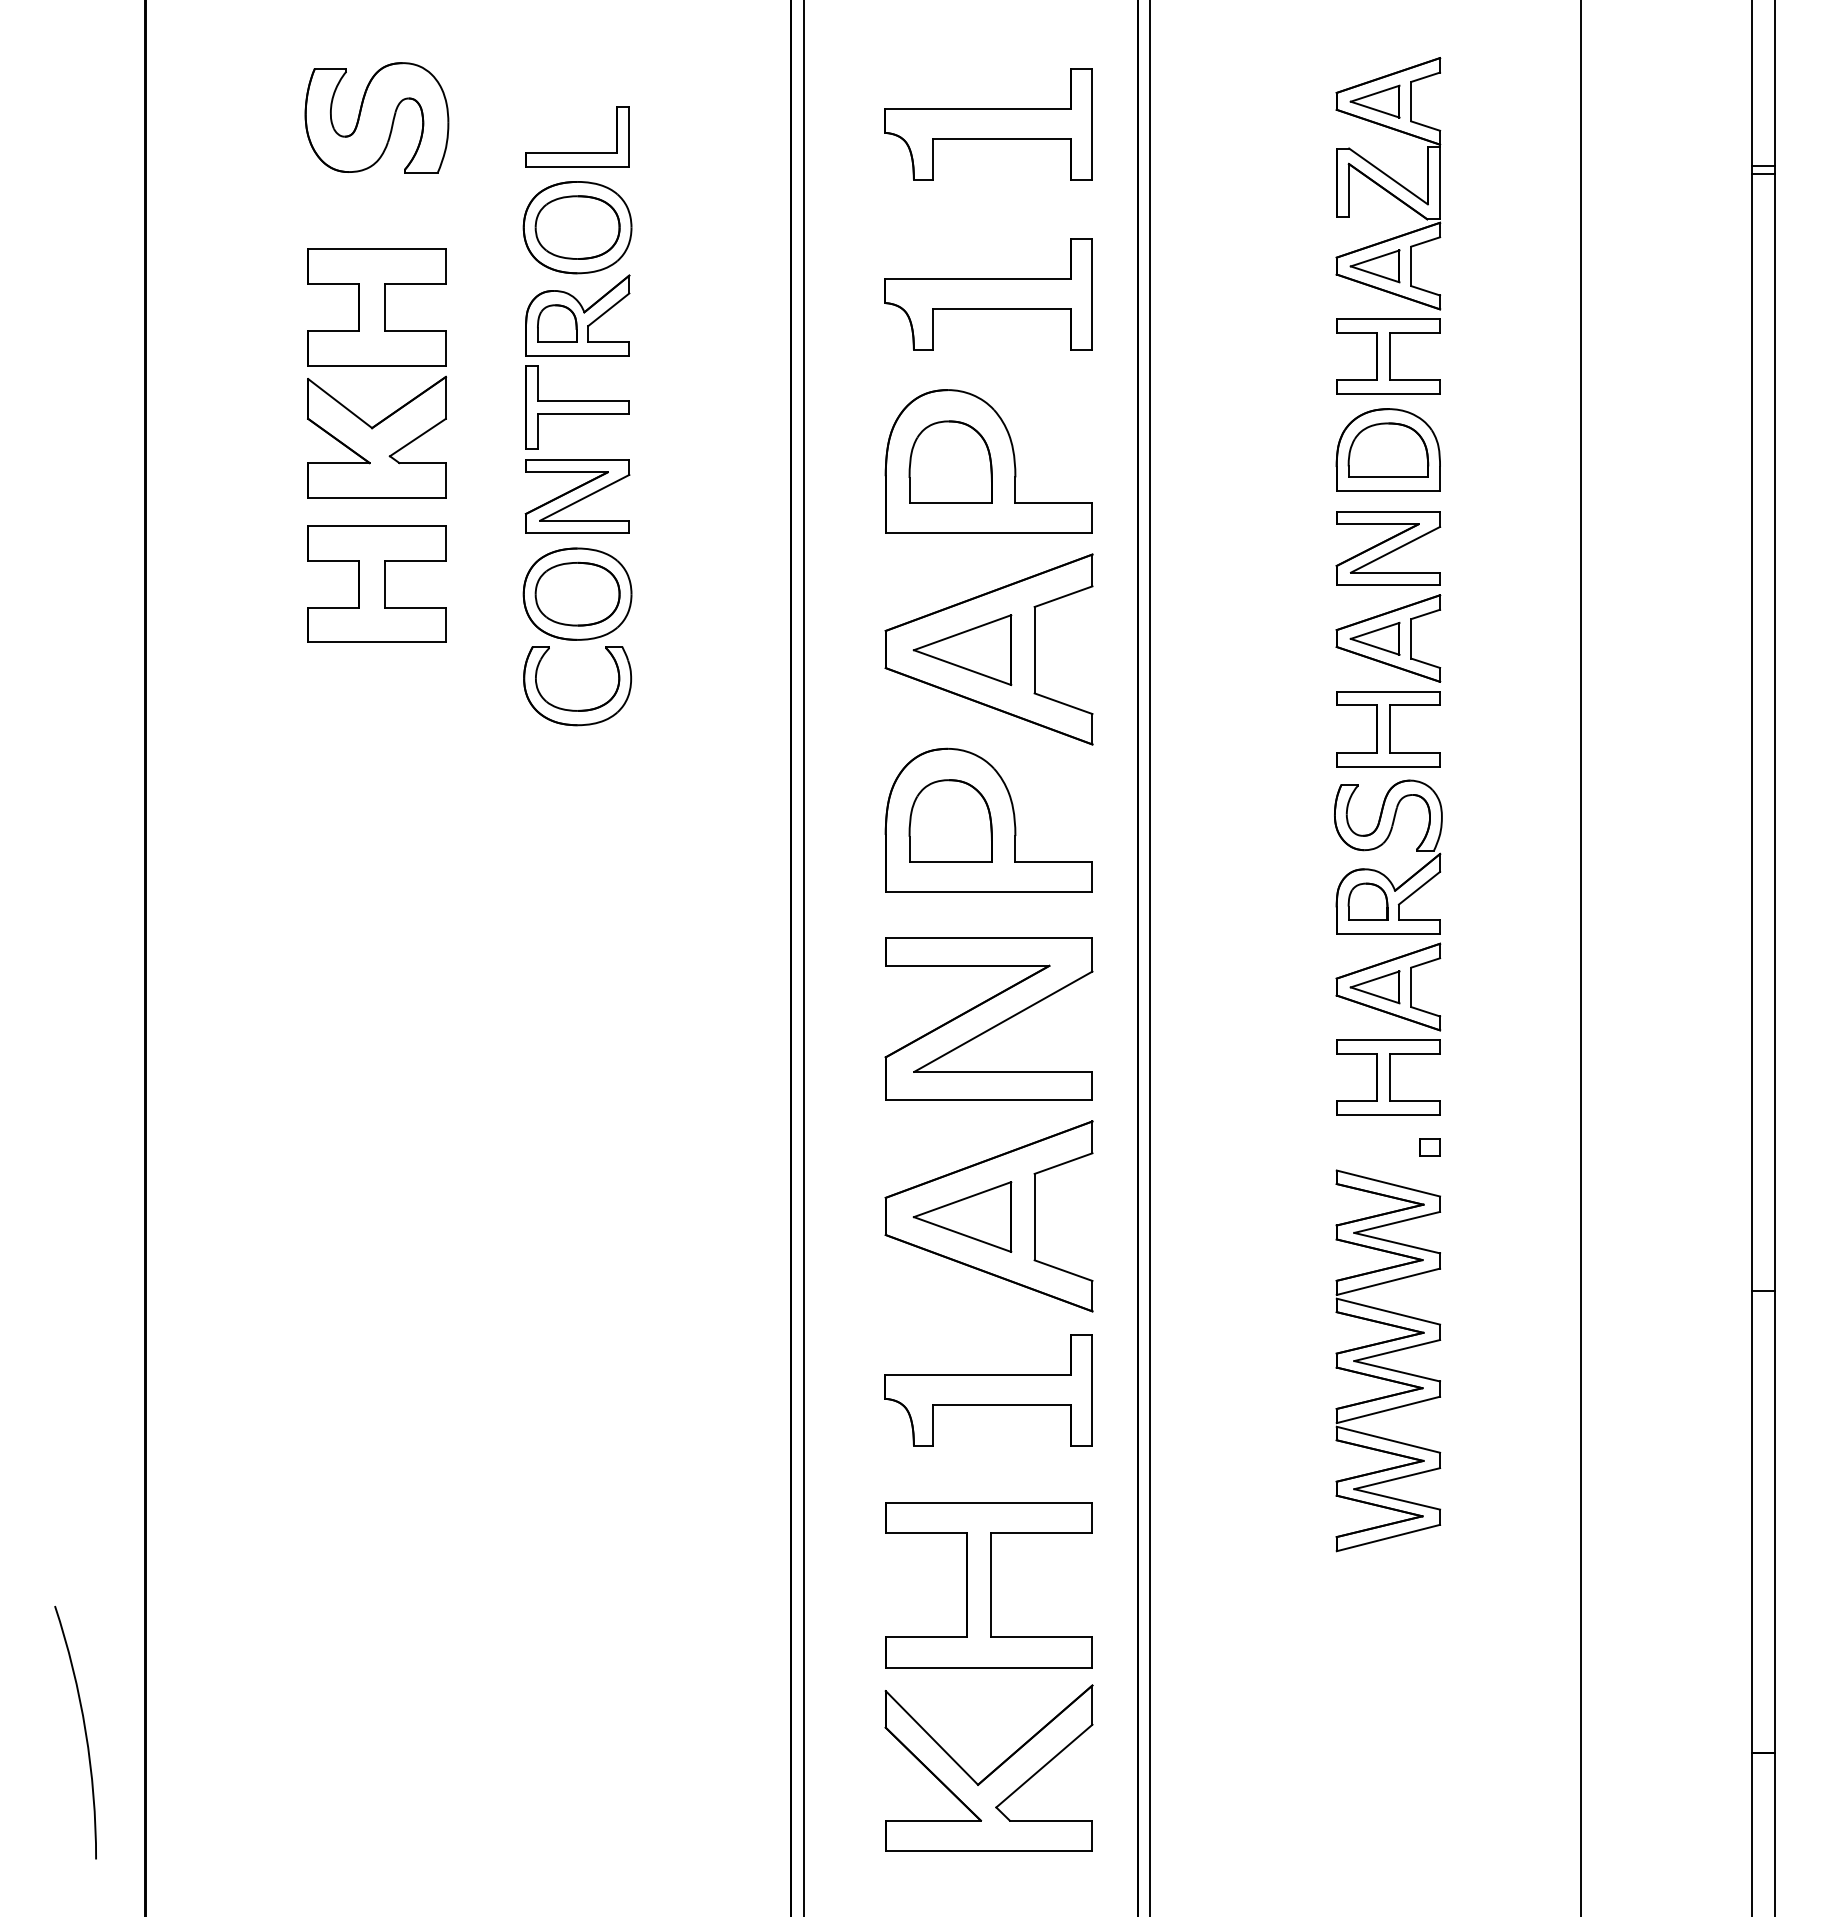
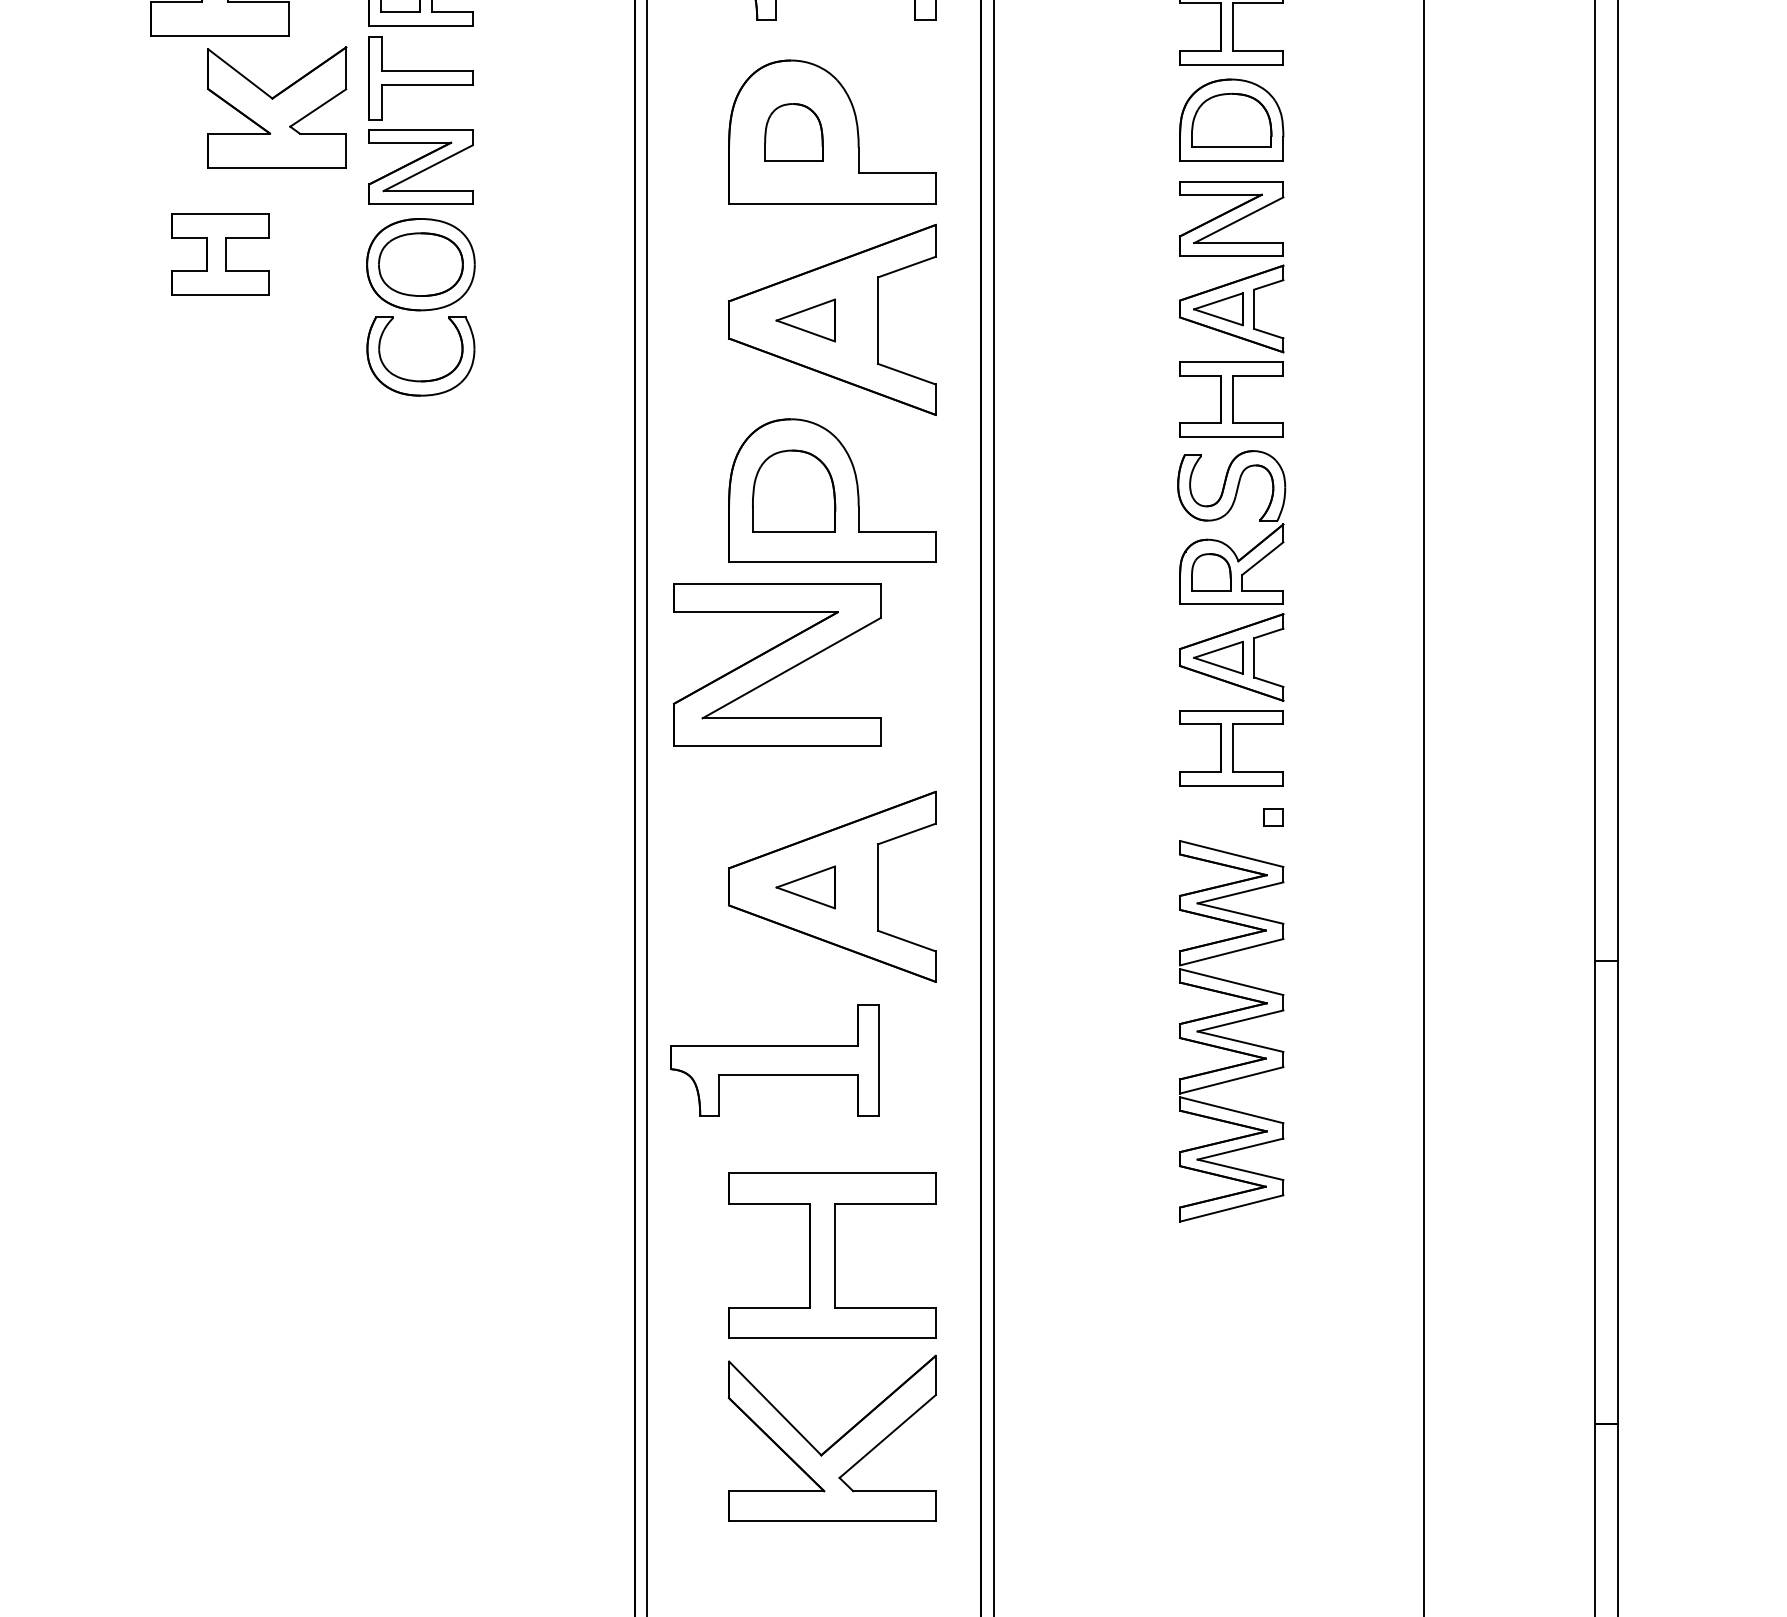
part: (377, 436) -> (277, 106), moved
part: (950, 461) -> (793, 131), size x0.7
part: (376, 583) -> (219, 253), size x0.7
part: (962, 649) -> (805, 319), size x0.6
part: (988, 1018) -> (776, 664), moved
part: (962, 1216) -> (805, 886), size x0.6
part: (988, 1390) -> (774, 1060), moved

